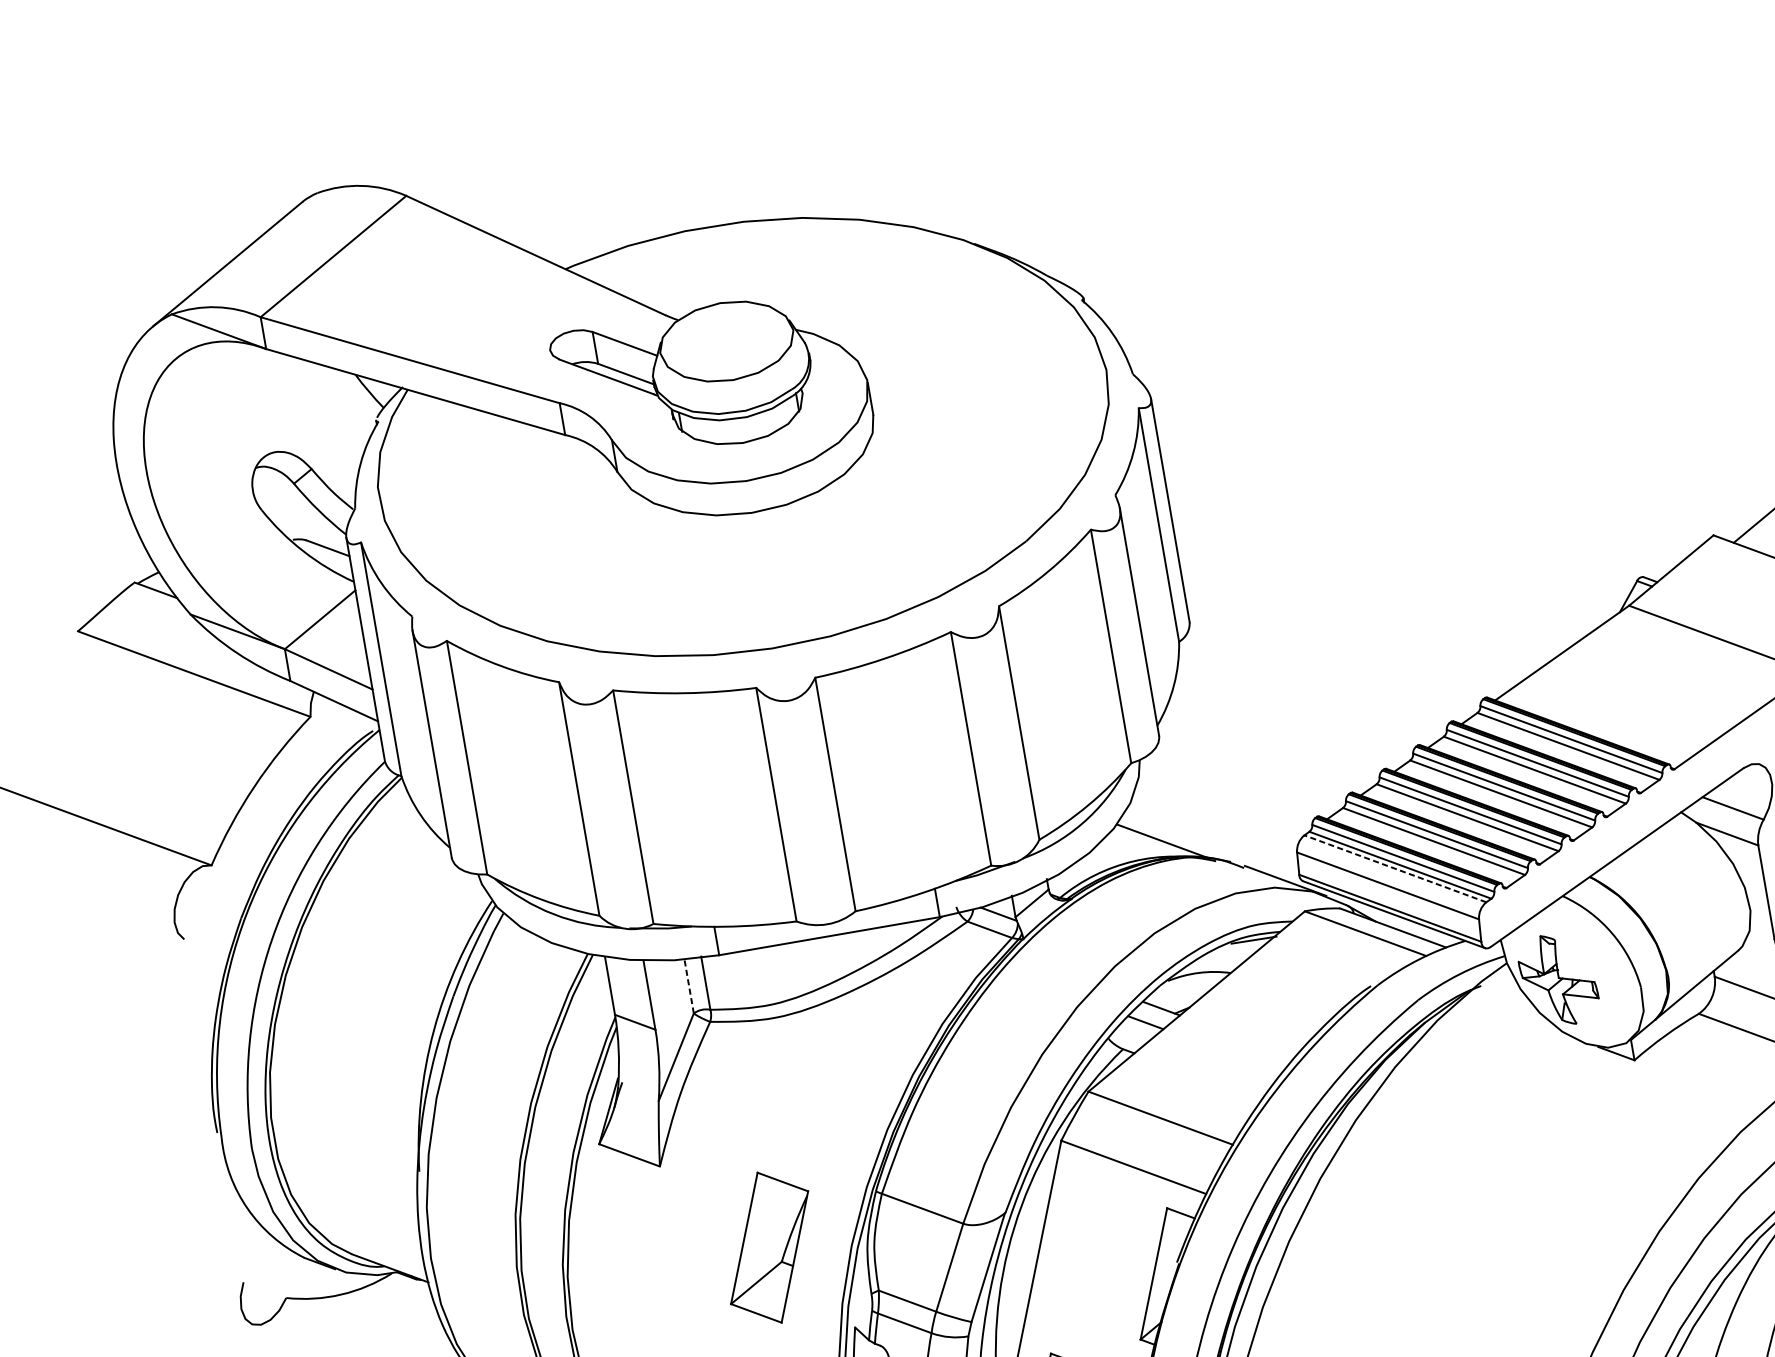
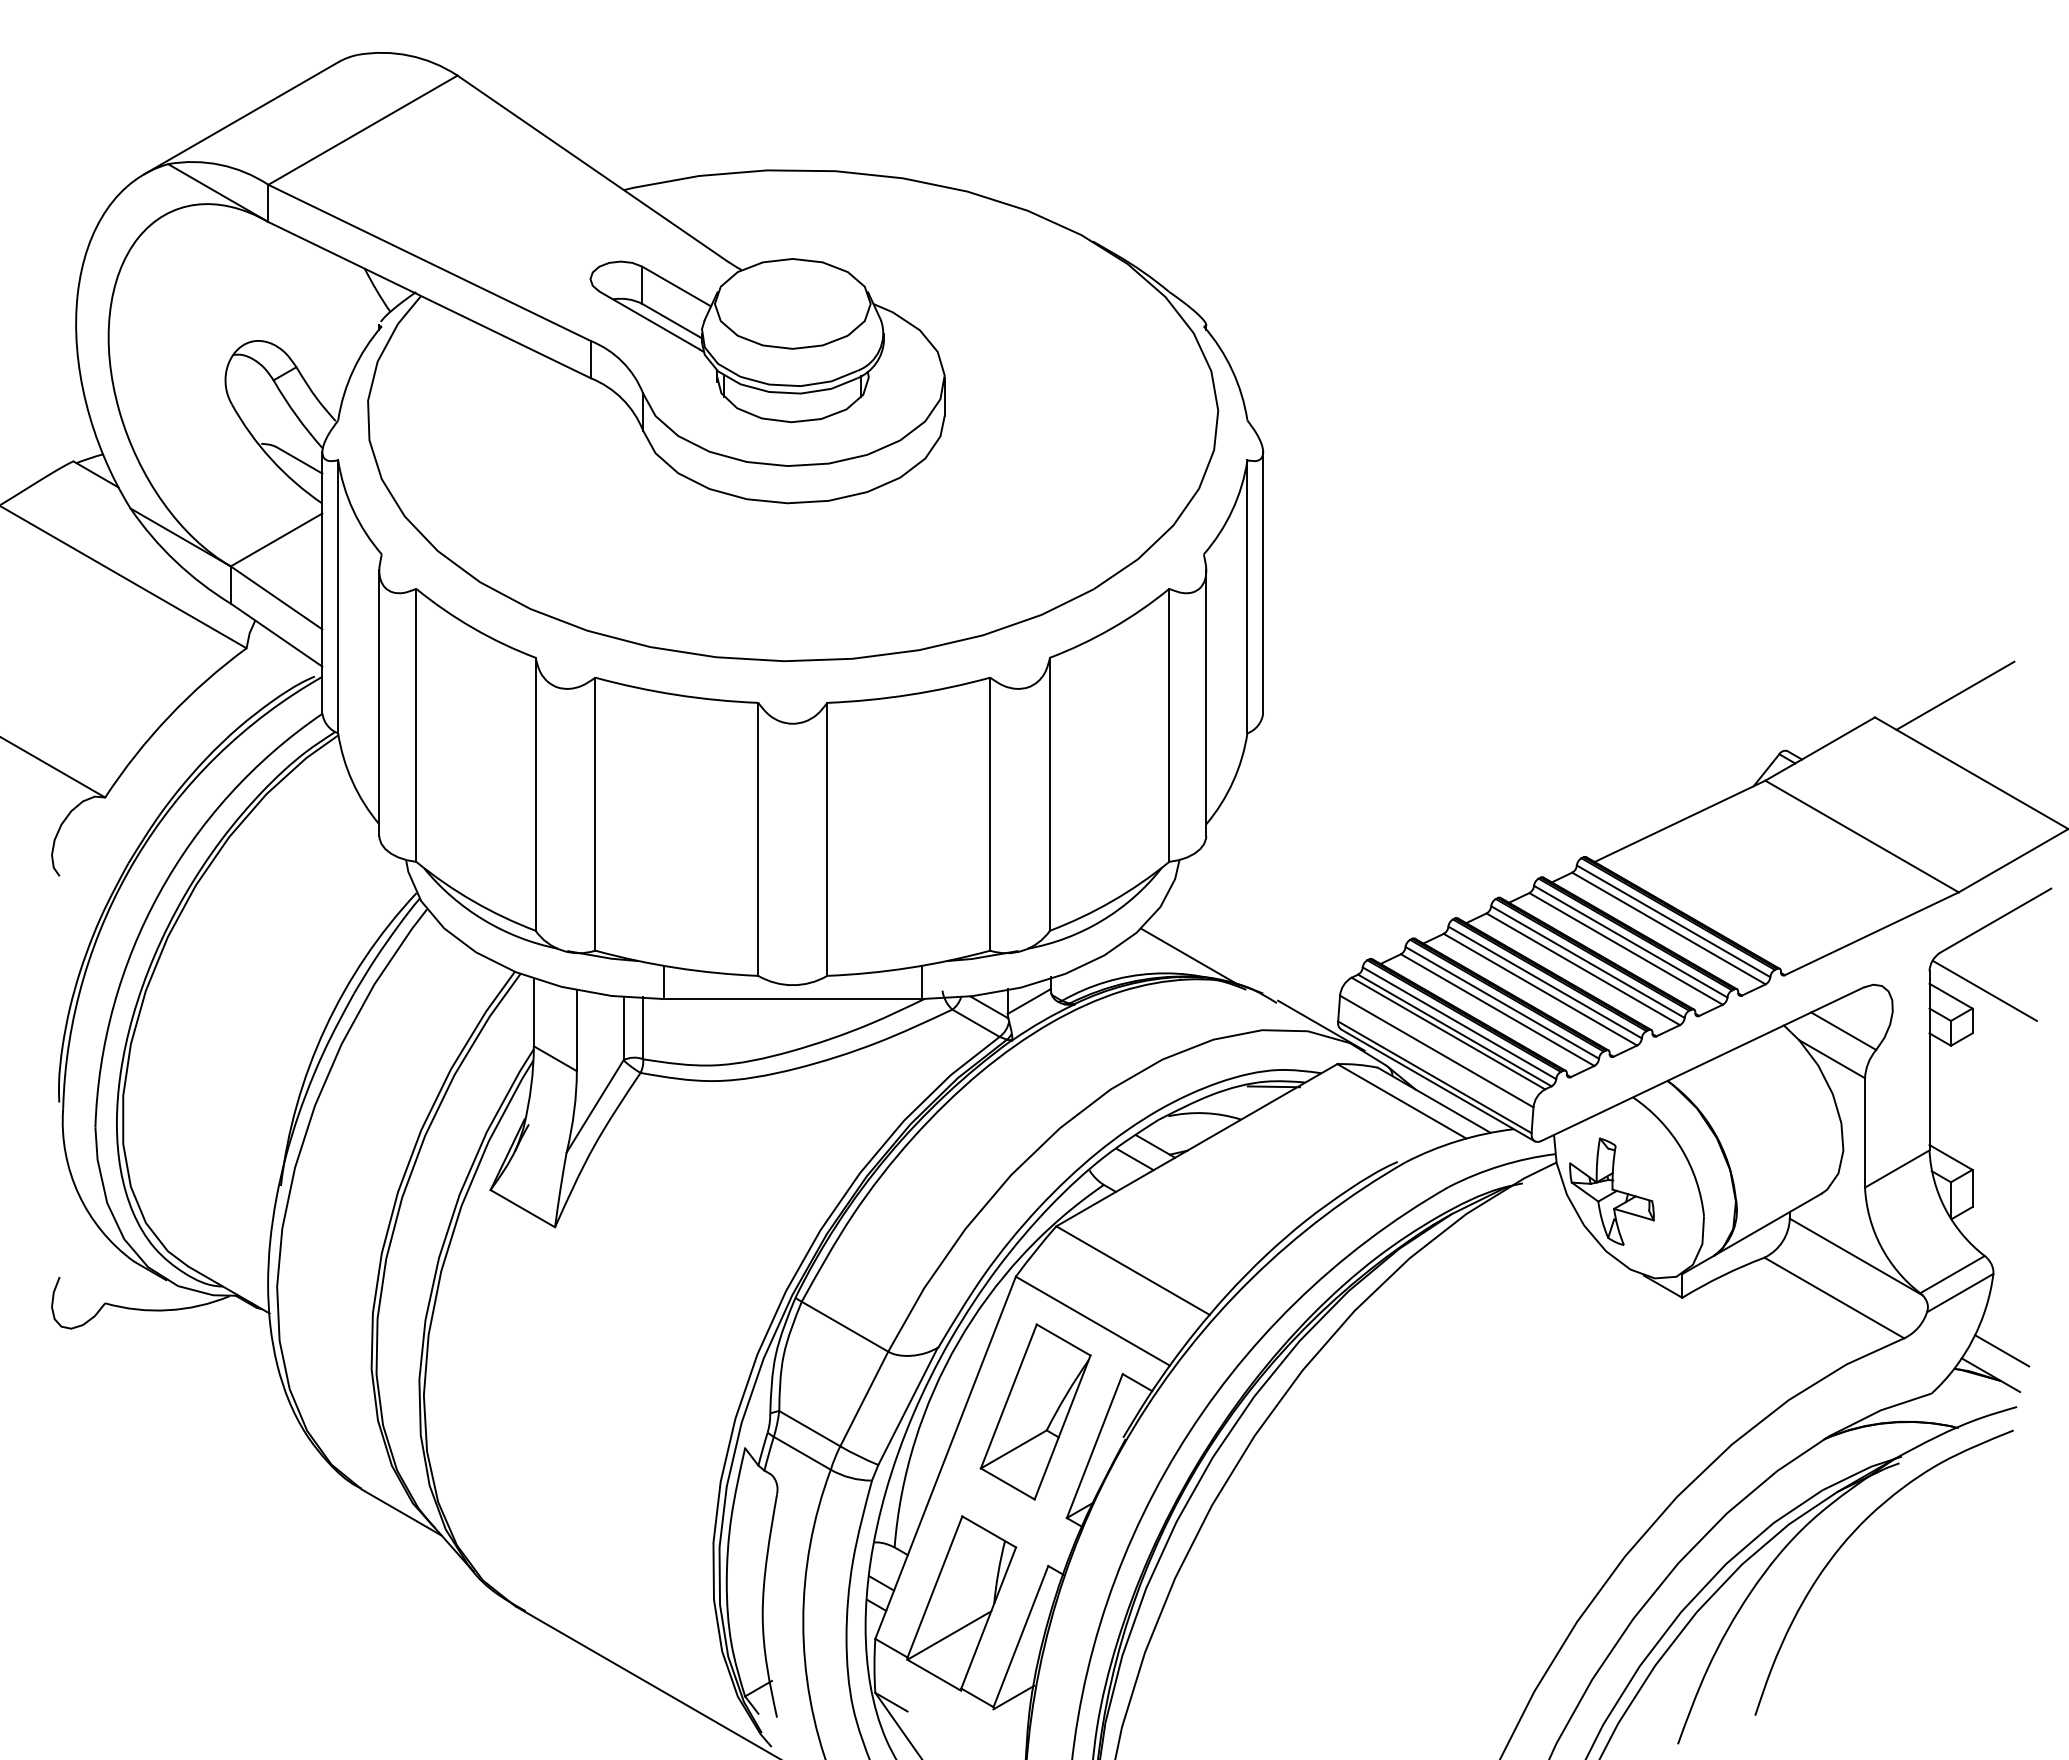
line: (1395, 868) -> (1448, 1033), dashed -> solid
line: (689, 986) -> (623, 1028), dashed -> solid
part: (769, 1247) -> (1035, 1411), moved

